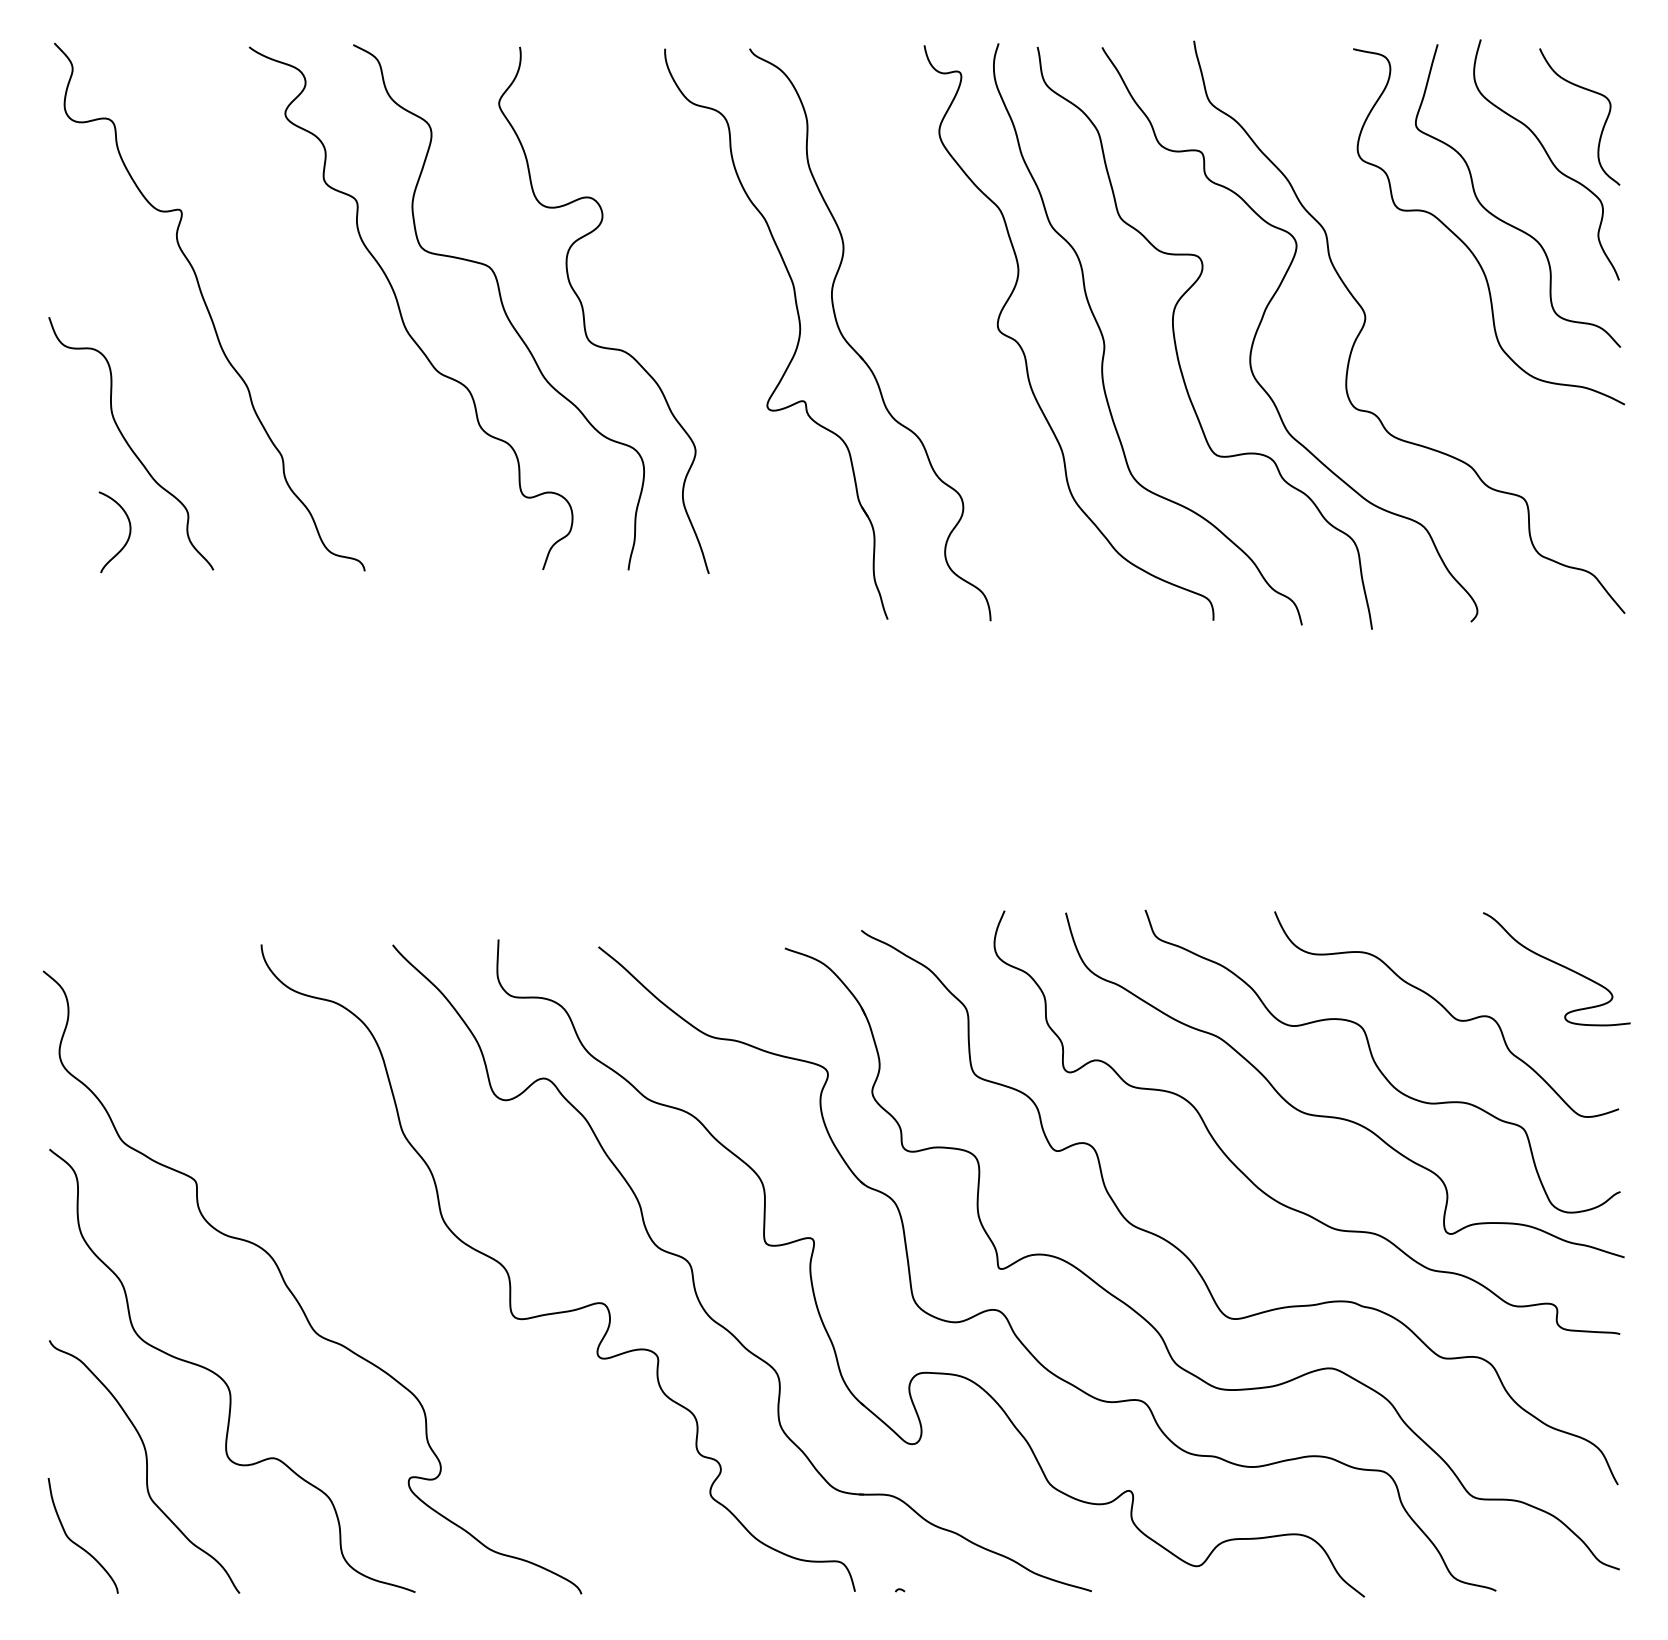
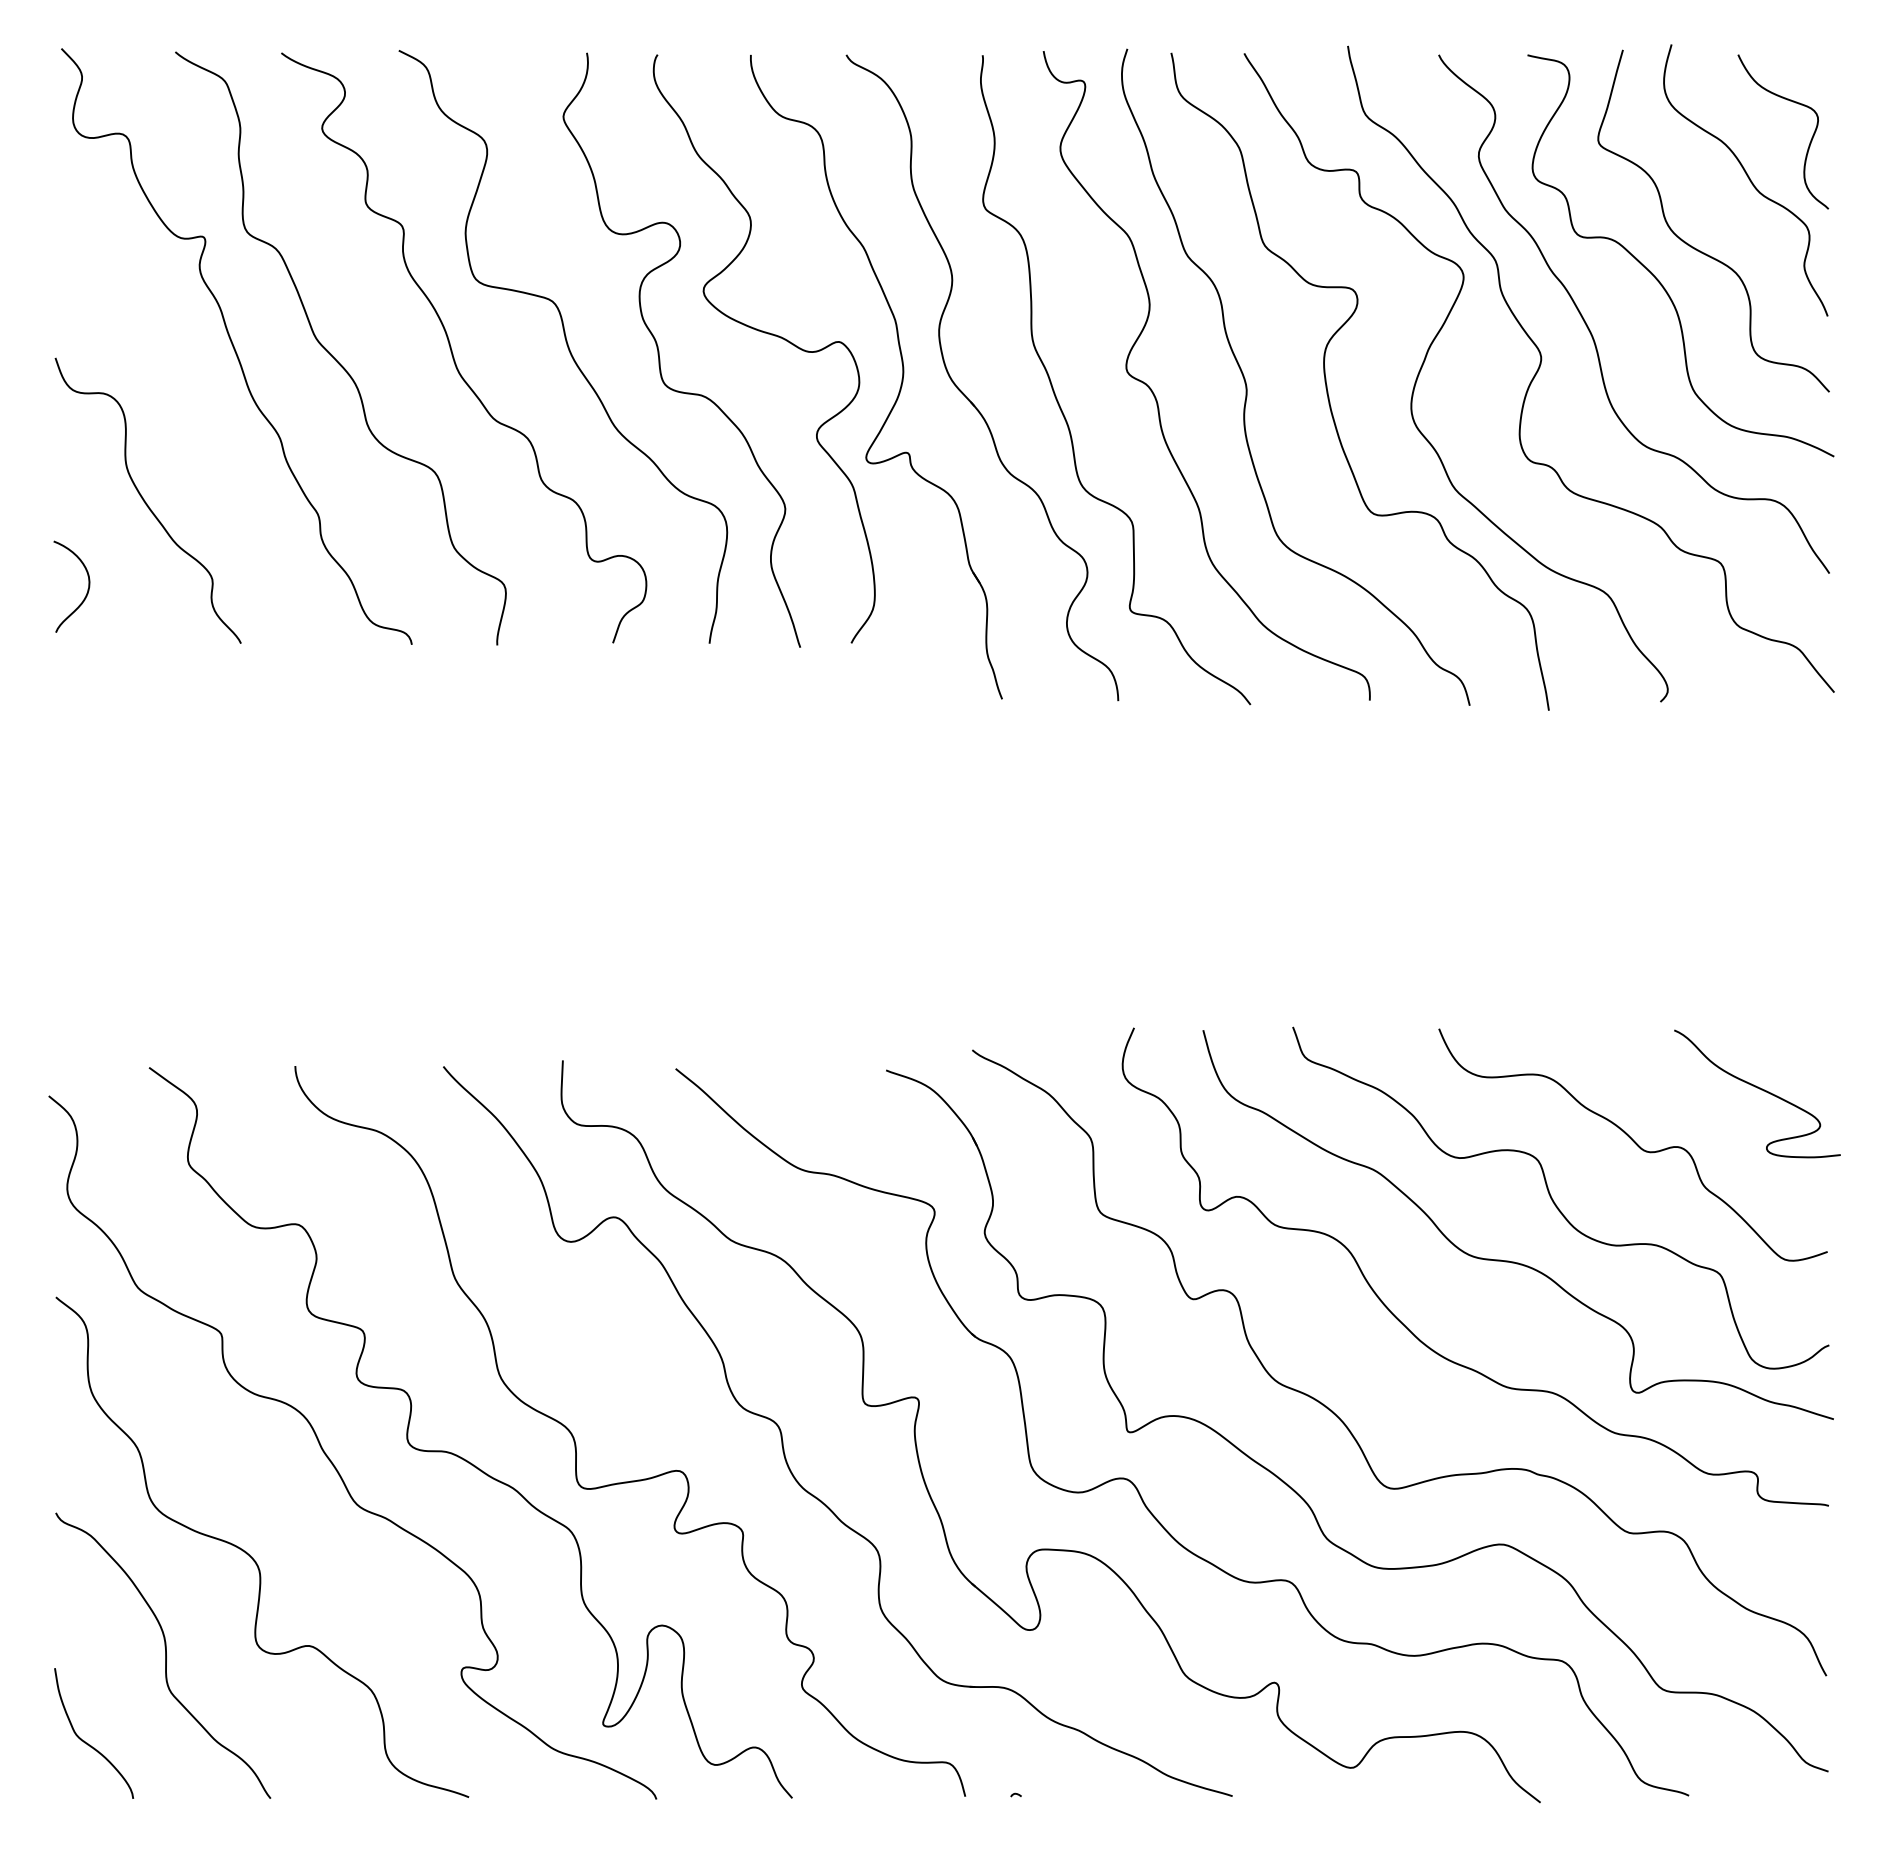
curve: (680, 296) -> (768, 334), added
curve: (1410, 296) -> (1592, 334), added
curve: (294, 315) -> (332, 355), added
curve: (940, 361) -> (1061, 407), added
curve: (128, 534) -> (87, 589), moved
curve: (406, 1289) -> (458, 1455), added

